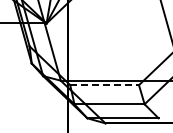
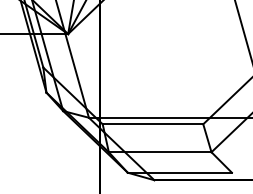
line: (105, 85) -> (154, 124), dashed -> solid

